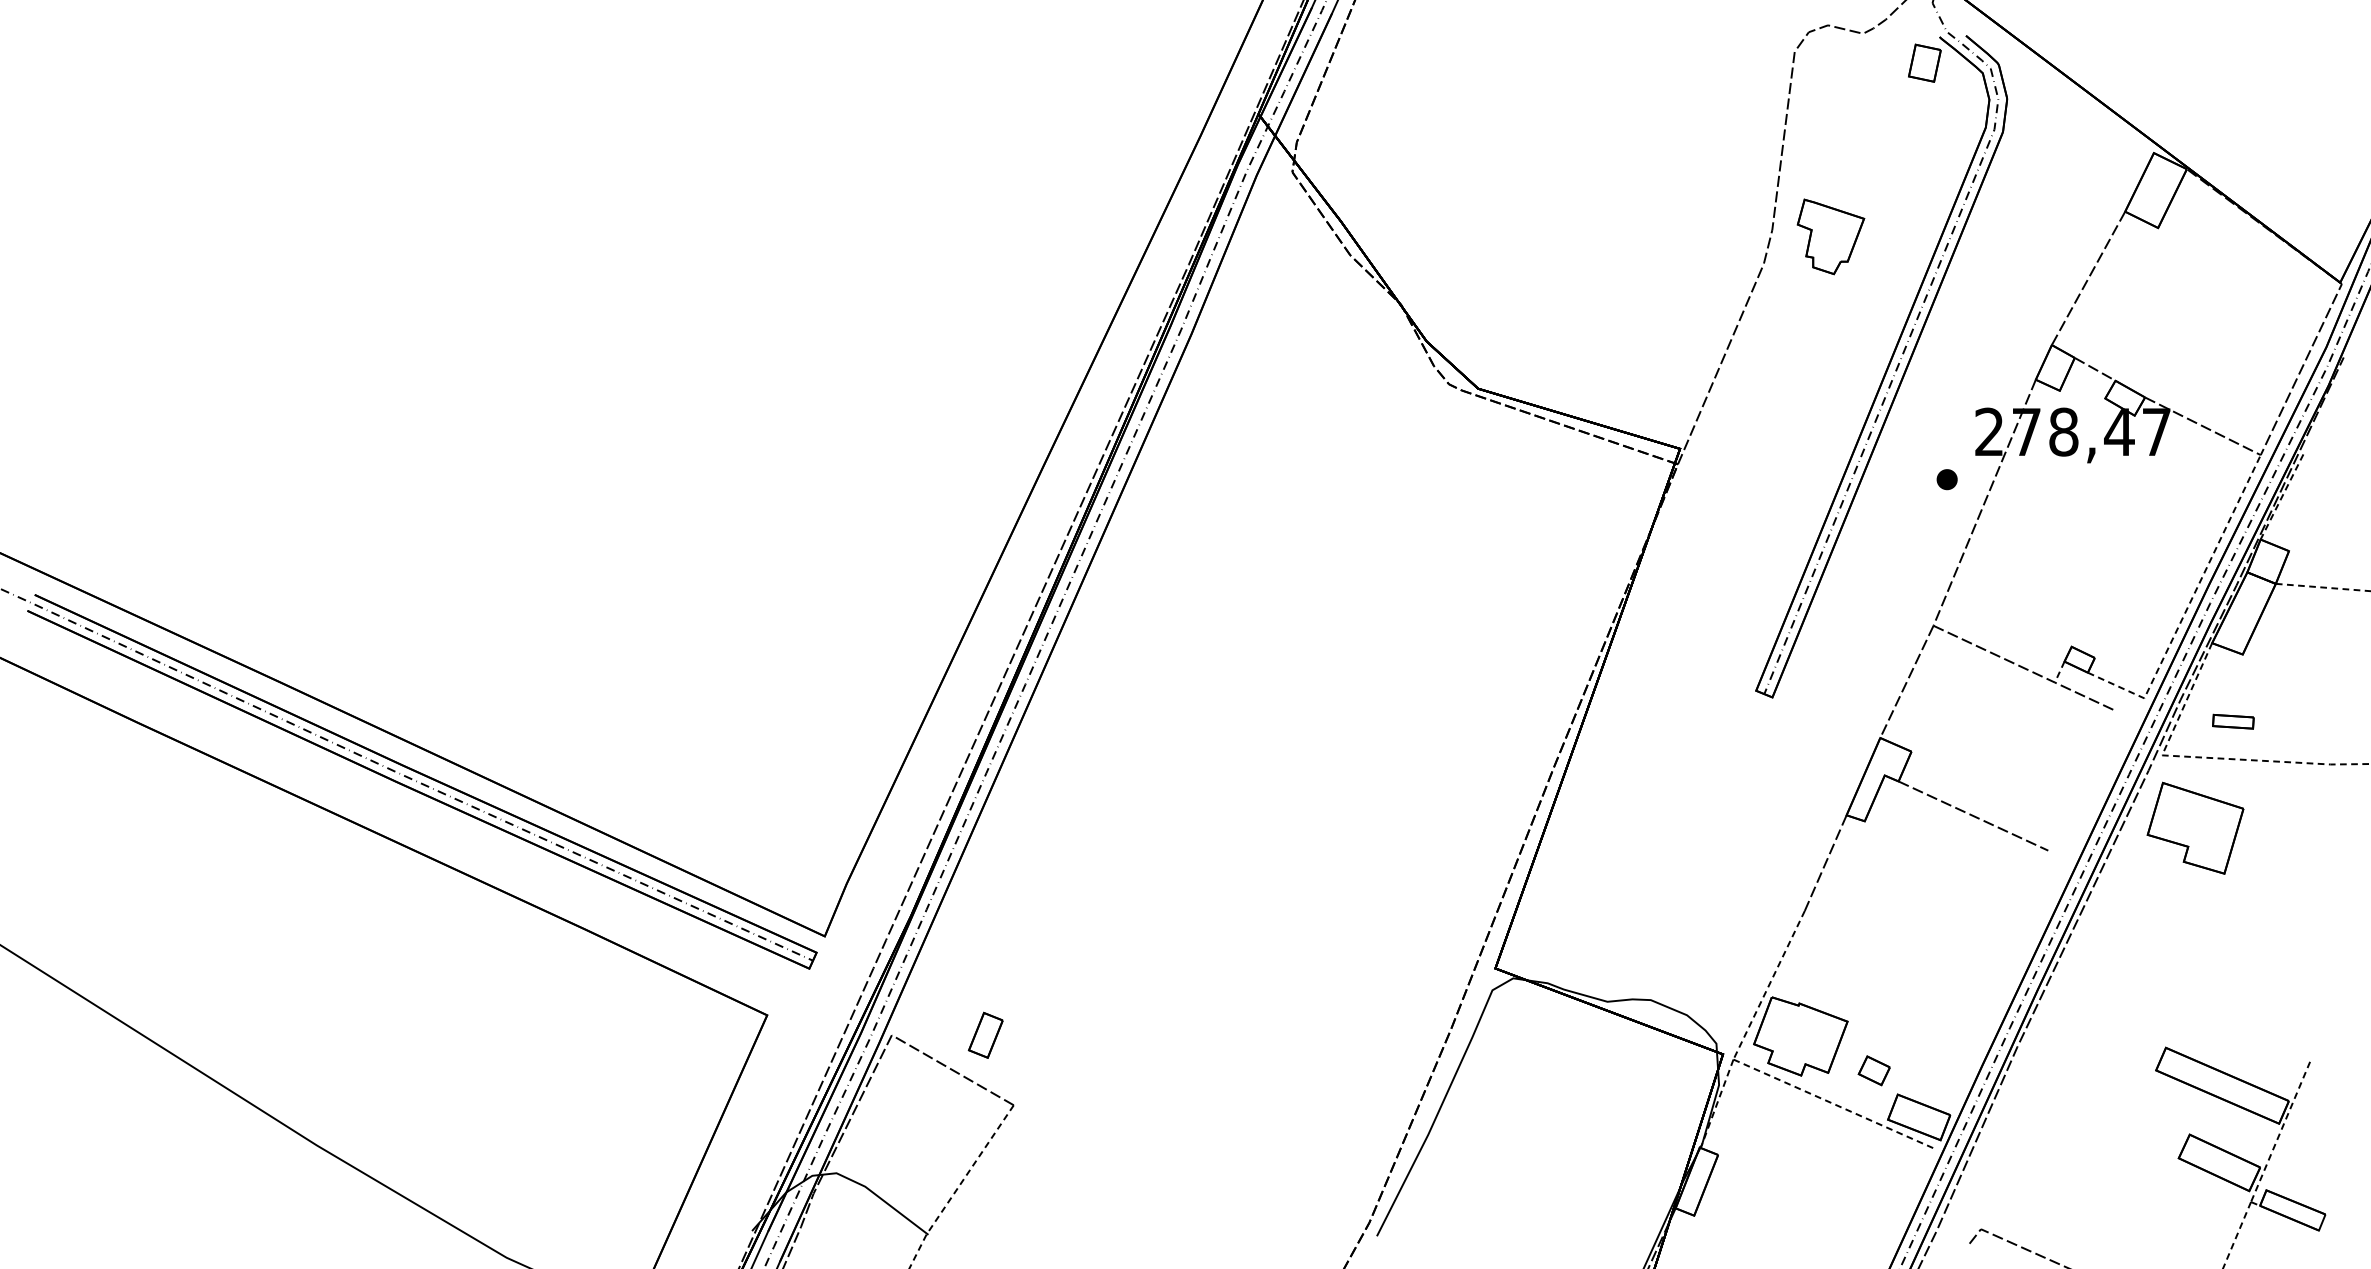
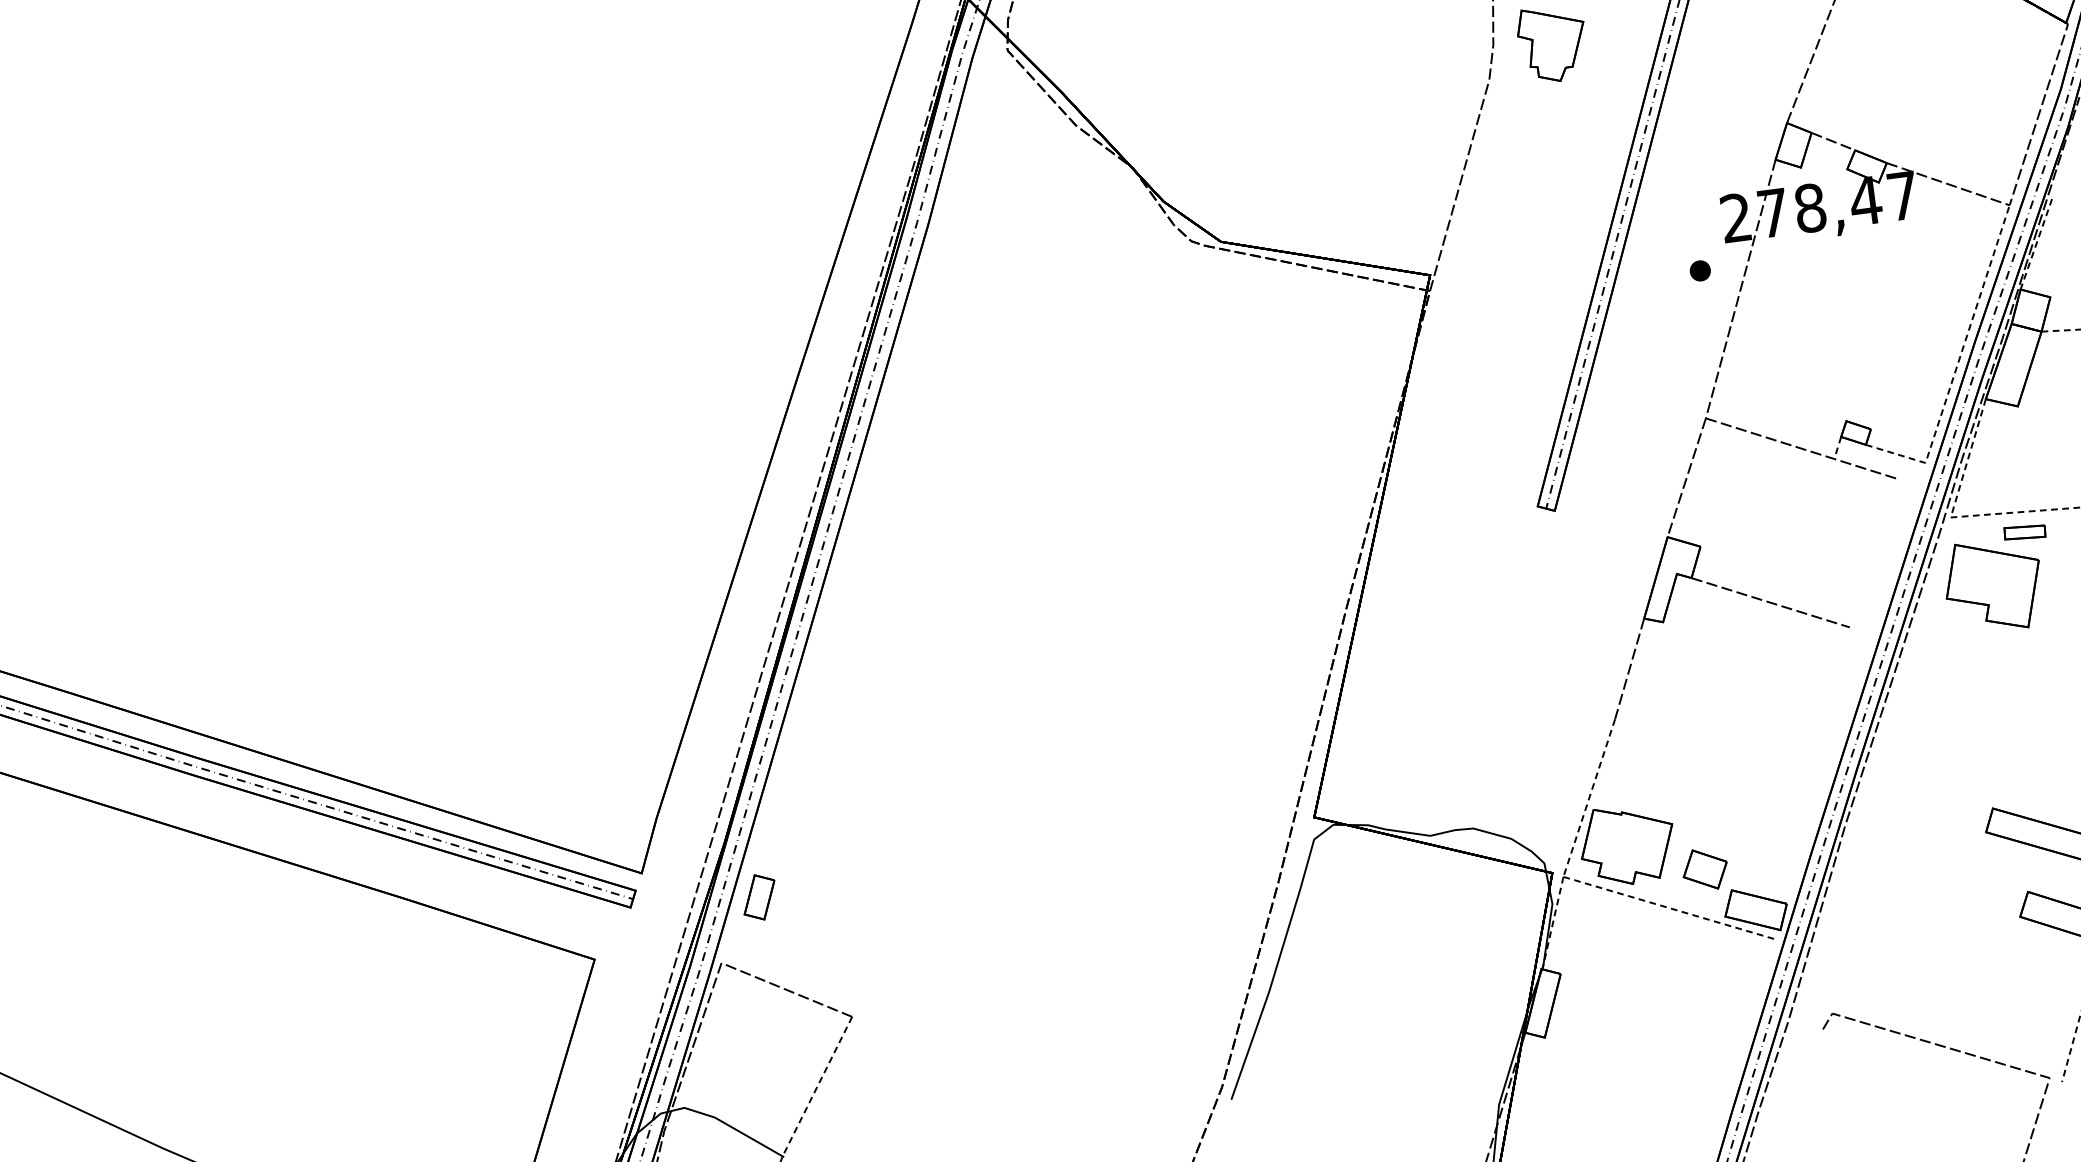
part: (2233, 721) -> (2025, 532), moved
part: (985, 1034) -> (759, 896), moved
part: (1874, 1070) -> (1705, 869), size x1.43

